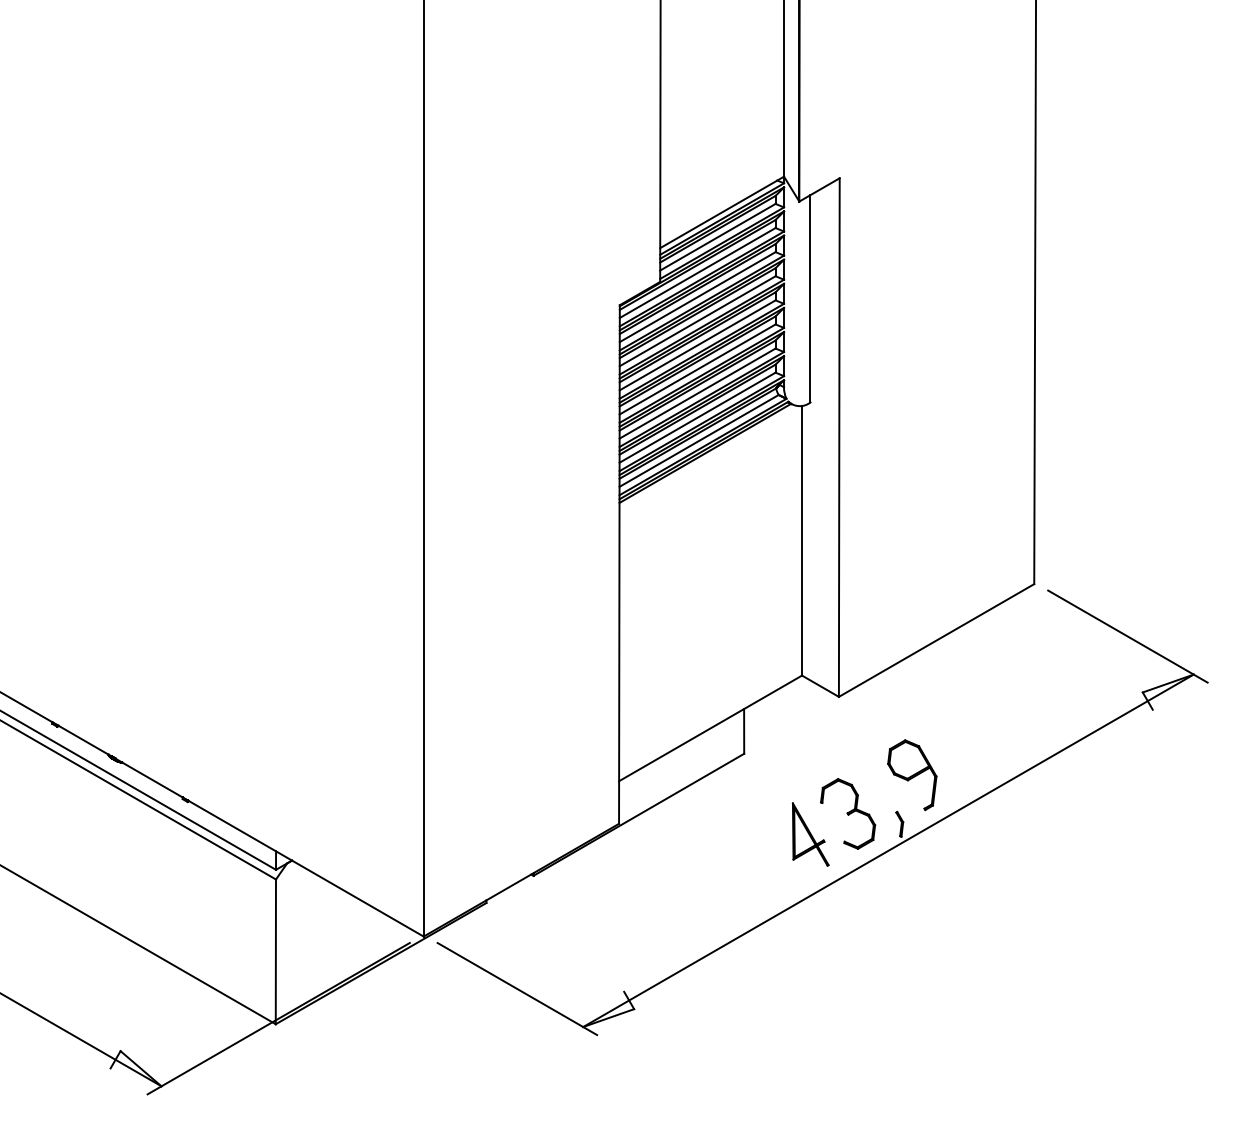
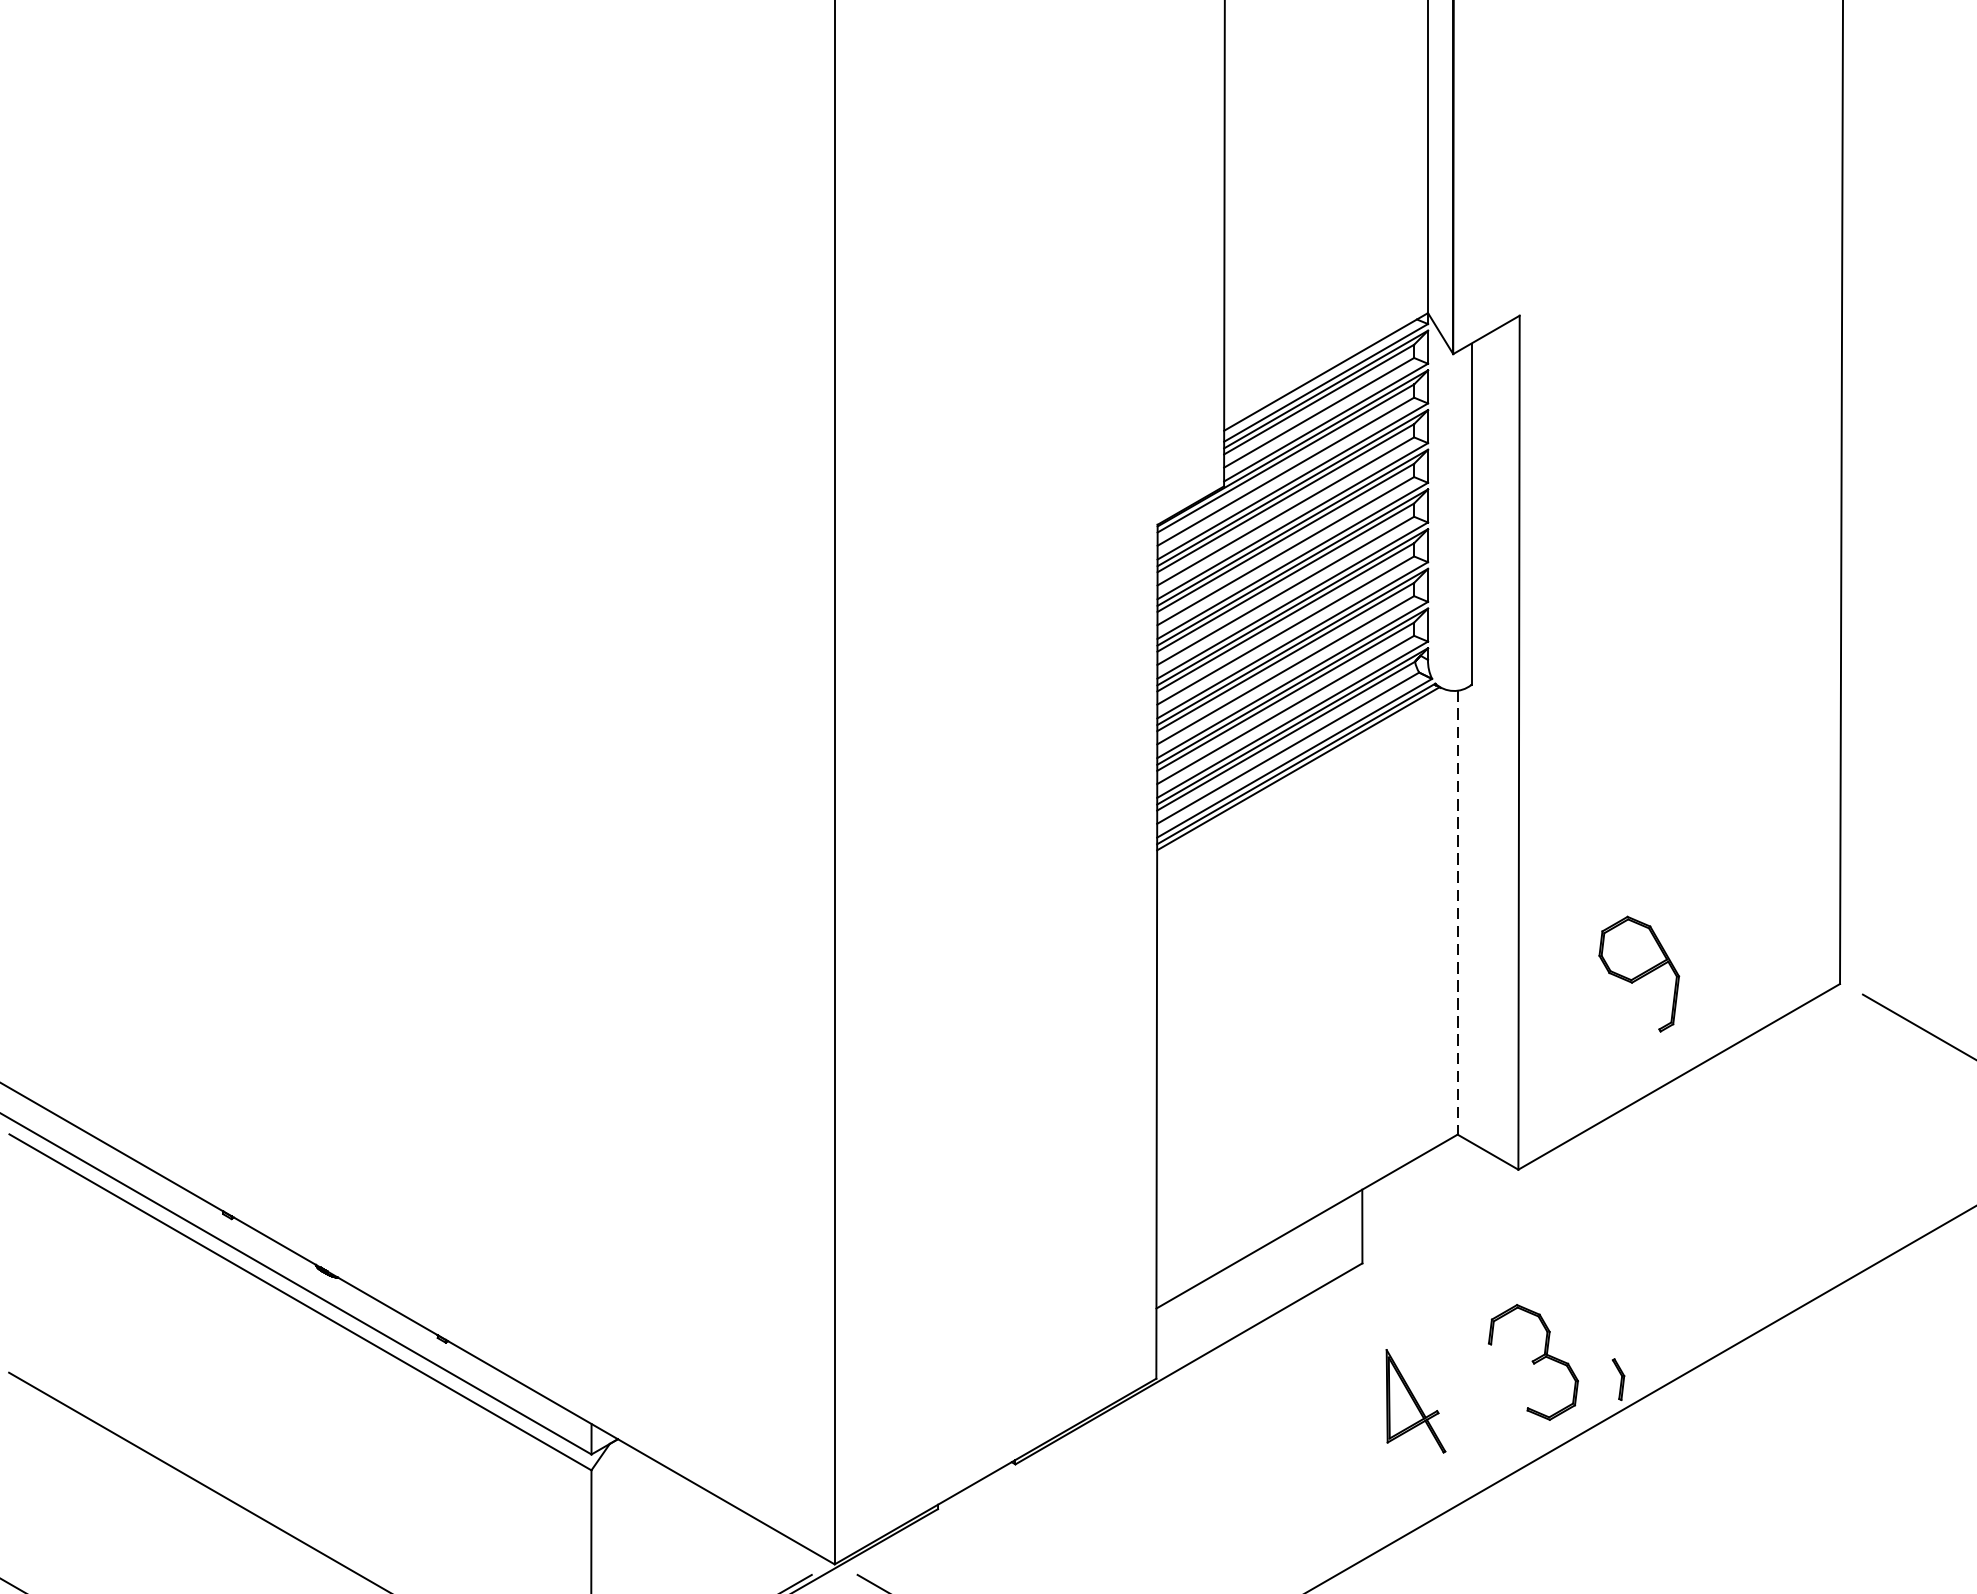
line: (802, 540) -> (1458, 912), solid -> dashed
part: (912, 775) -> (1639, 974), moved
part: (810, 834) -> (1415, 1401), moved

